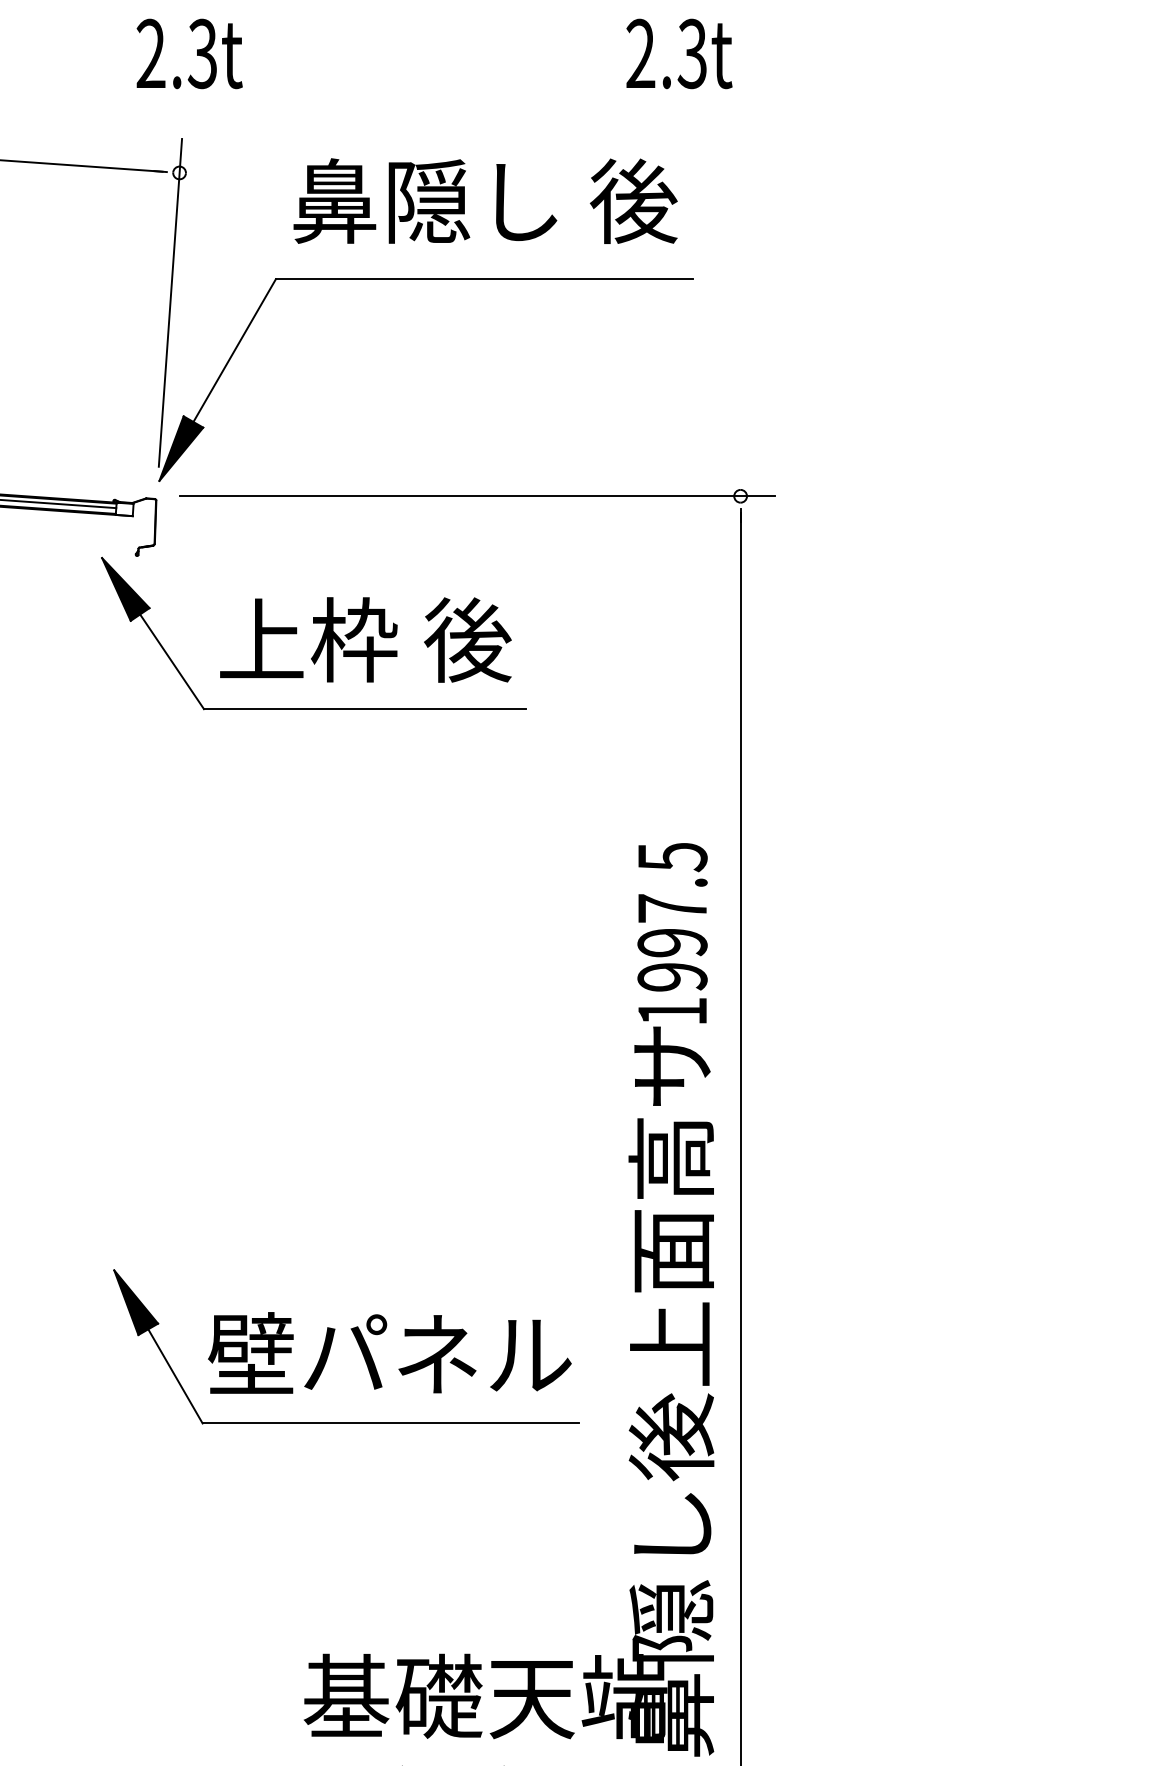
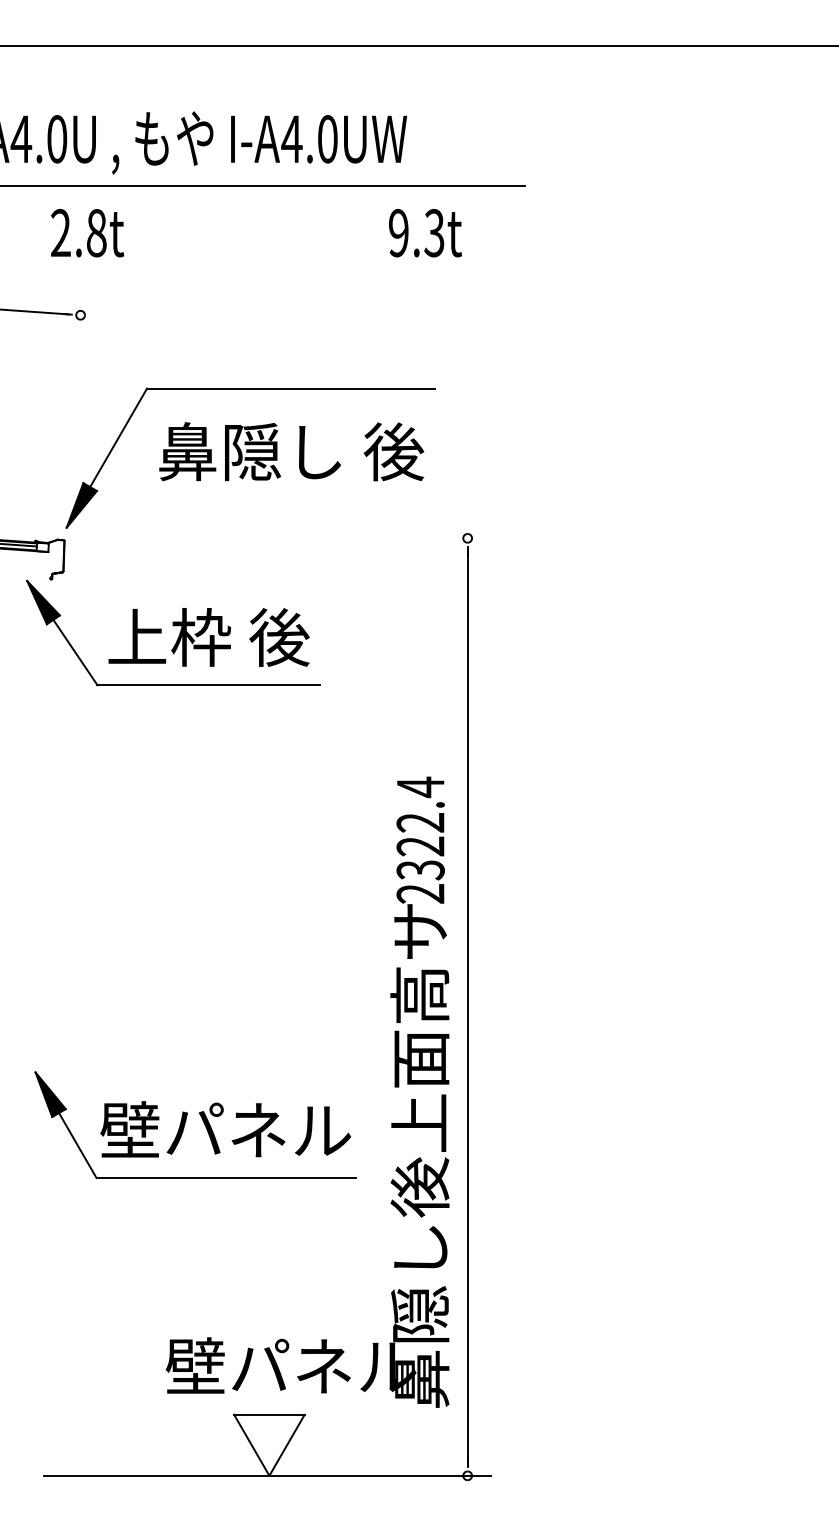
text: (202, 52) -> (96, 232), 2.3t -> 2.8t
text: (640, 54) -> (398, 233), 2.3t -> 9.3t
text: (485, 200) -> (291, 451), moved
line: (170, 302) -> (74, 404), removed
line: (478, 496) -> (286, 538), removed
text: (672, 932) -> (420, 839), 1997.5 -> 2322.4
text: (485, 1695) -> (291, 1365), 基礎天端 -> 壁パネル

